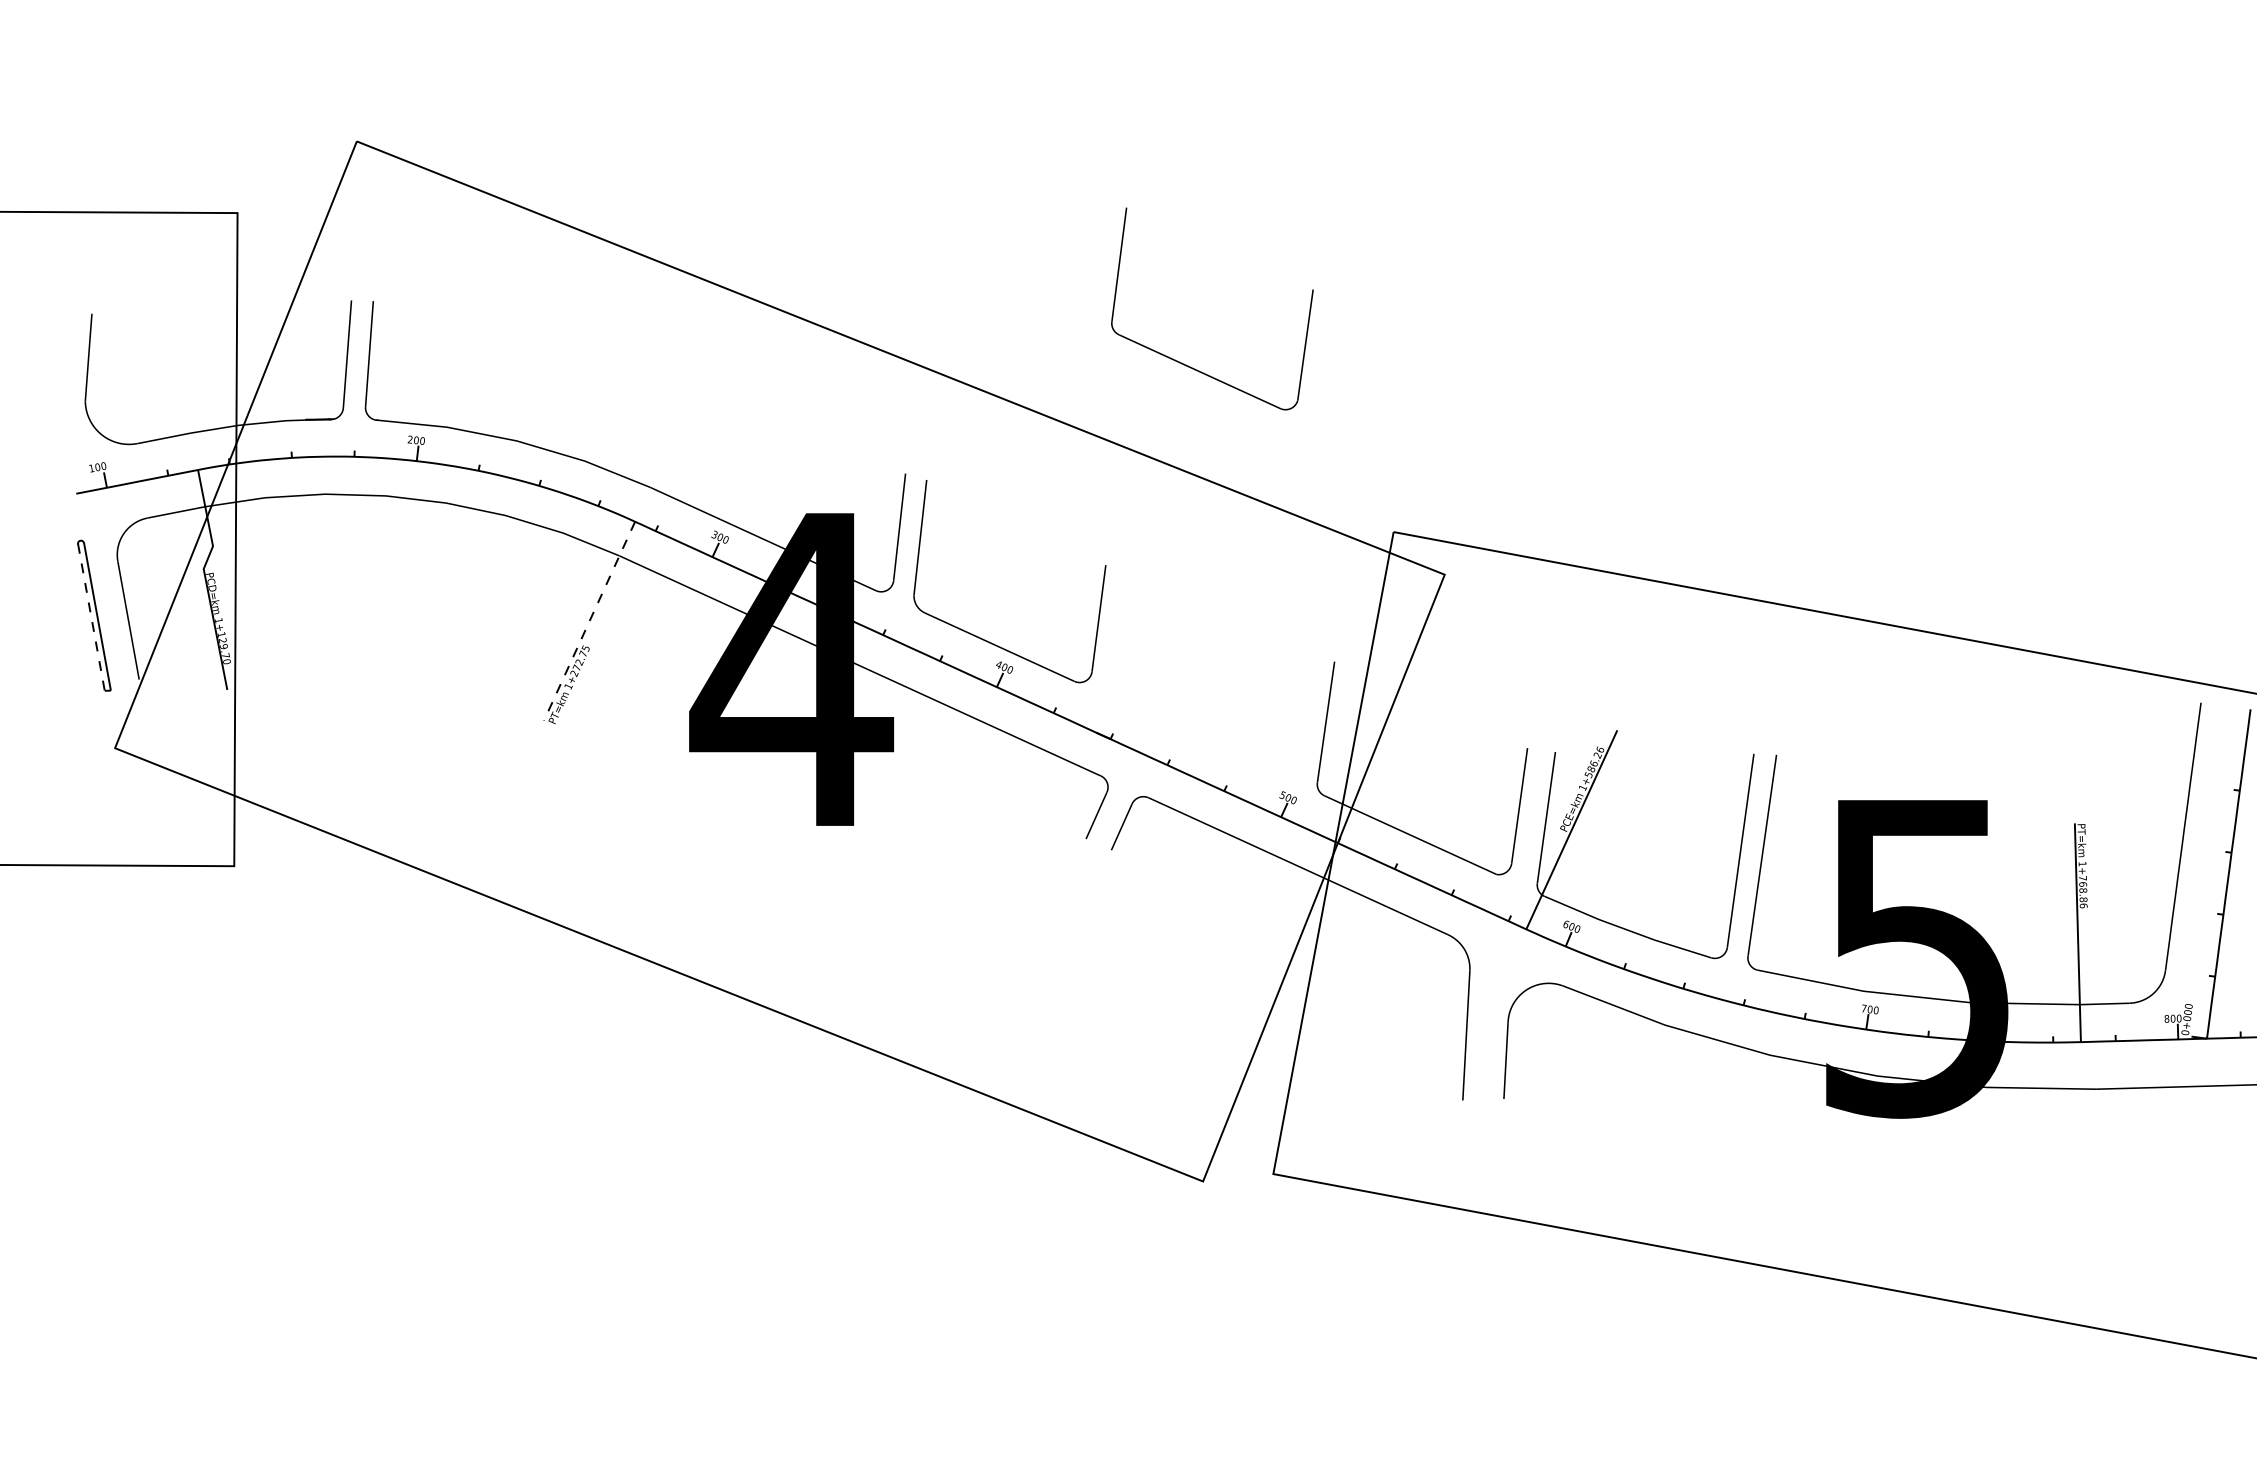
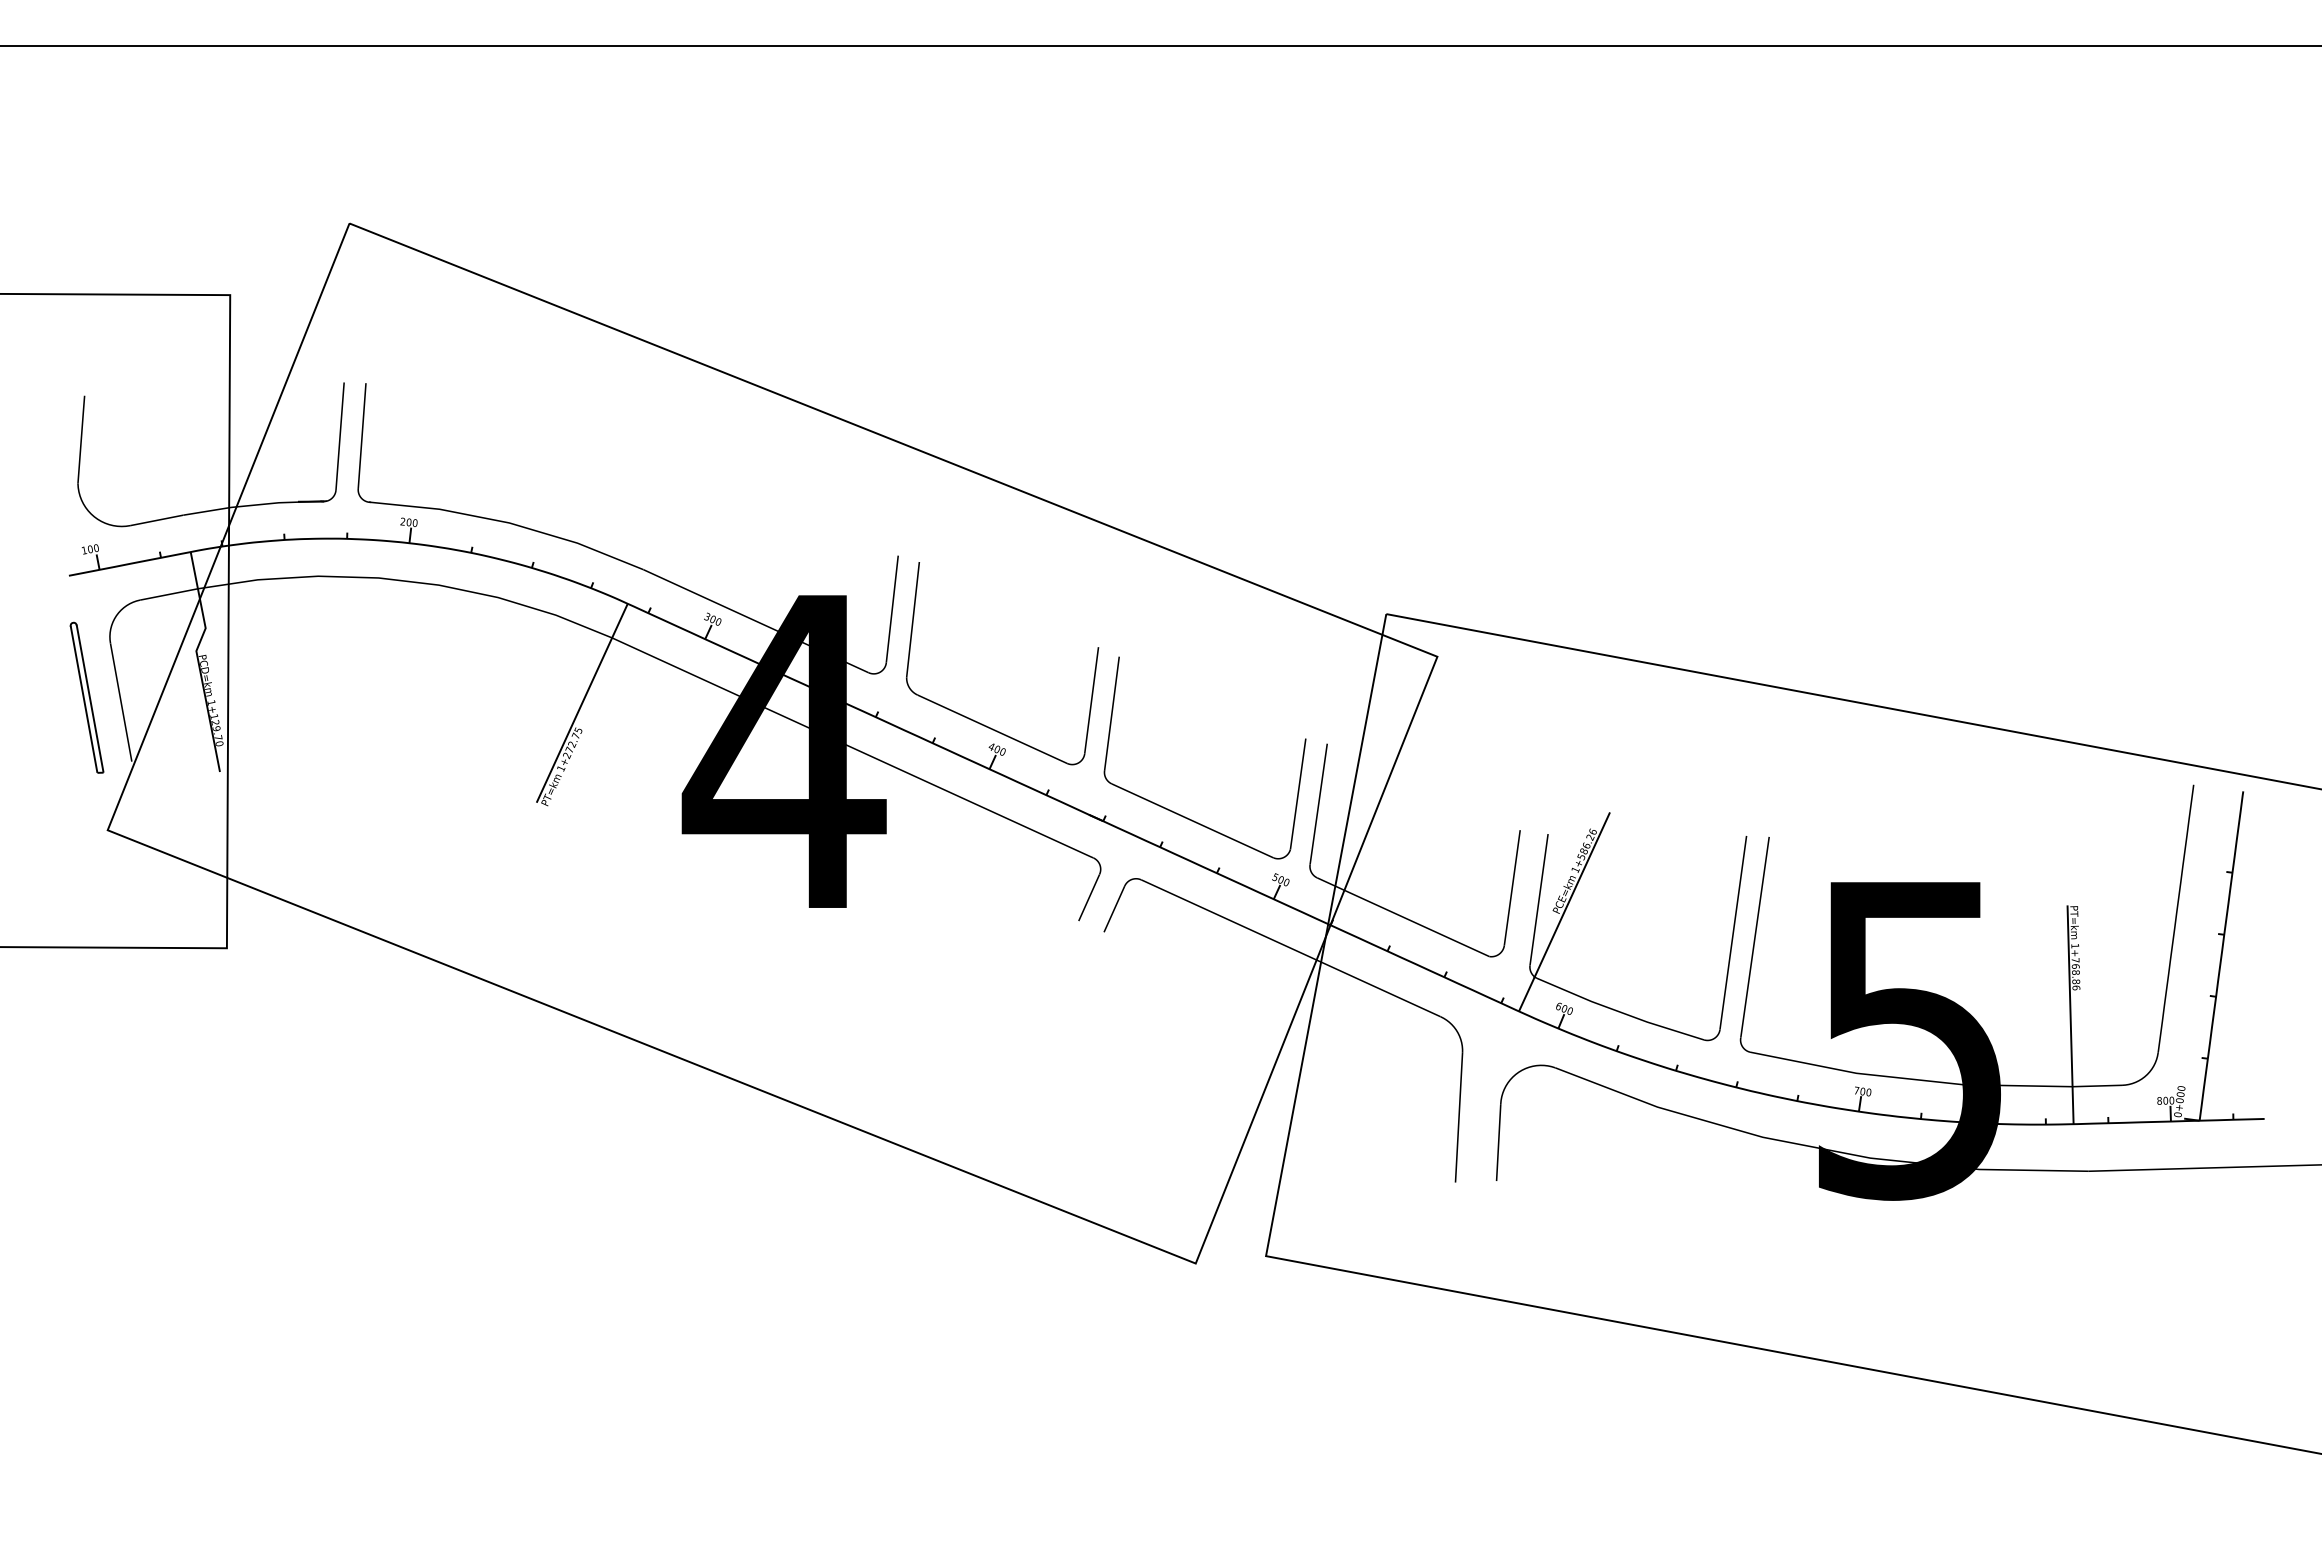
curve: (1190, 366) -> (1183, 815), moved
line: (91, 617) -> (84, 699), dashed -> solid
line: (589, 621) -> (582, 703), dashed -> solid

